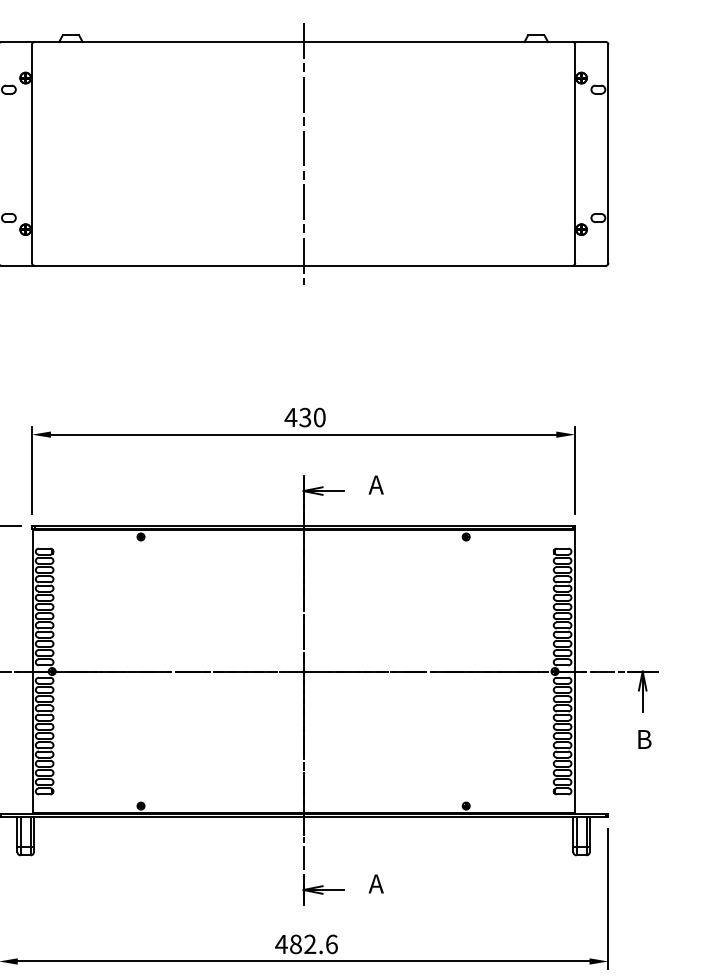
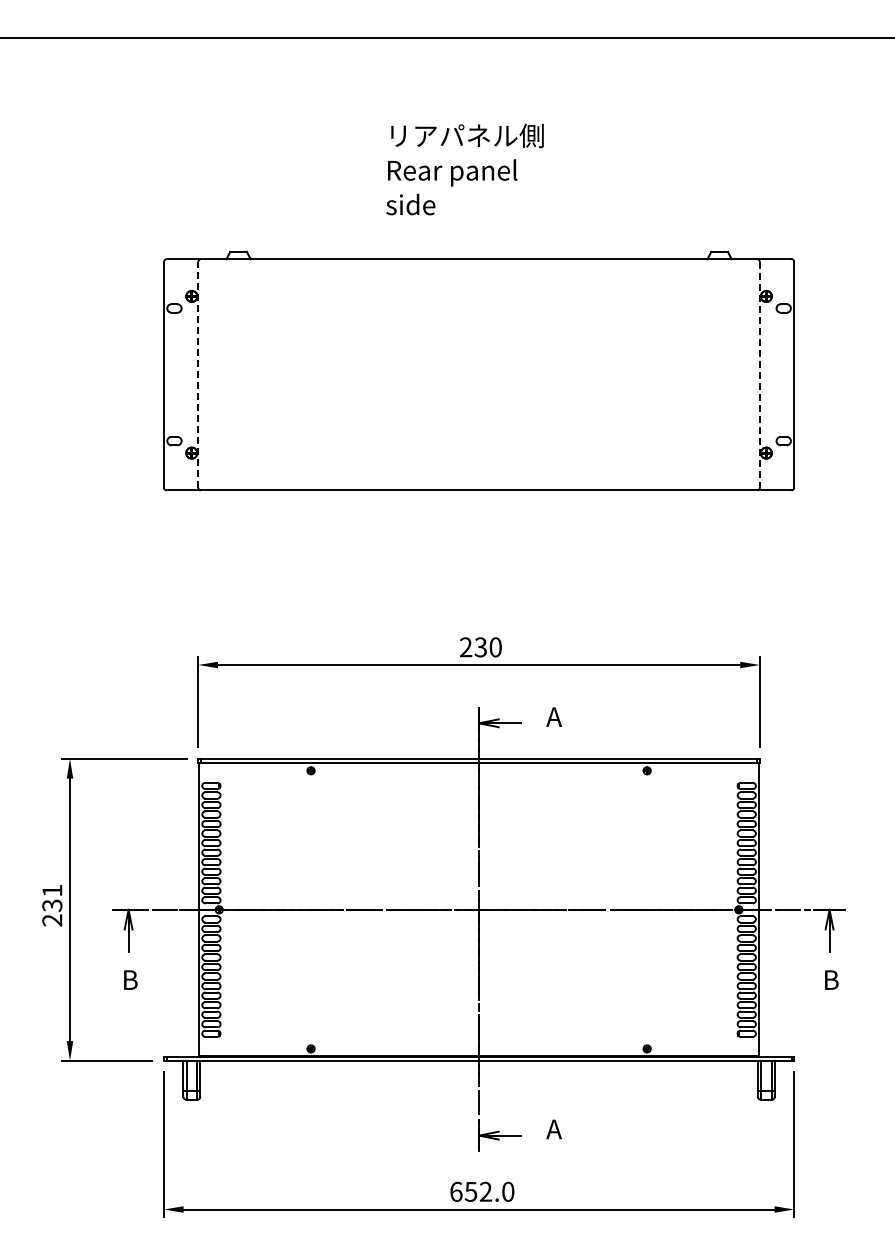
line: (32, 153) -> (198, 374), solid -> dashed
line: (304, 153) -> (479, 374), removed
line: (574, 153) -> (759, 374), solid -> dashed
text: (290, 417) -> (465, 647), 430 -> 230
text: (305, 944) -> (481, 1191), 482.6 -> 652.0

